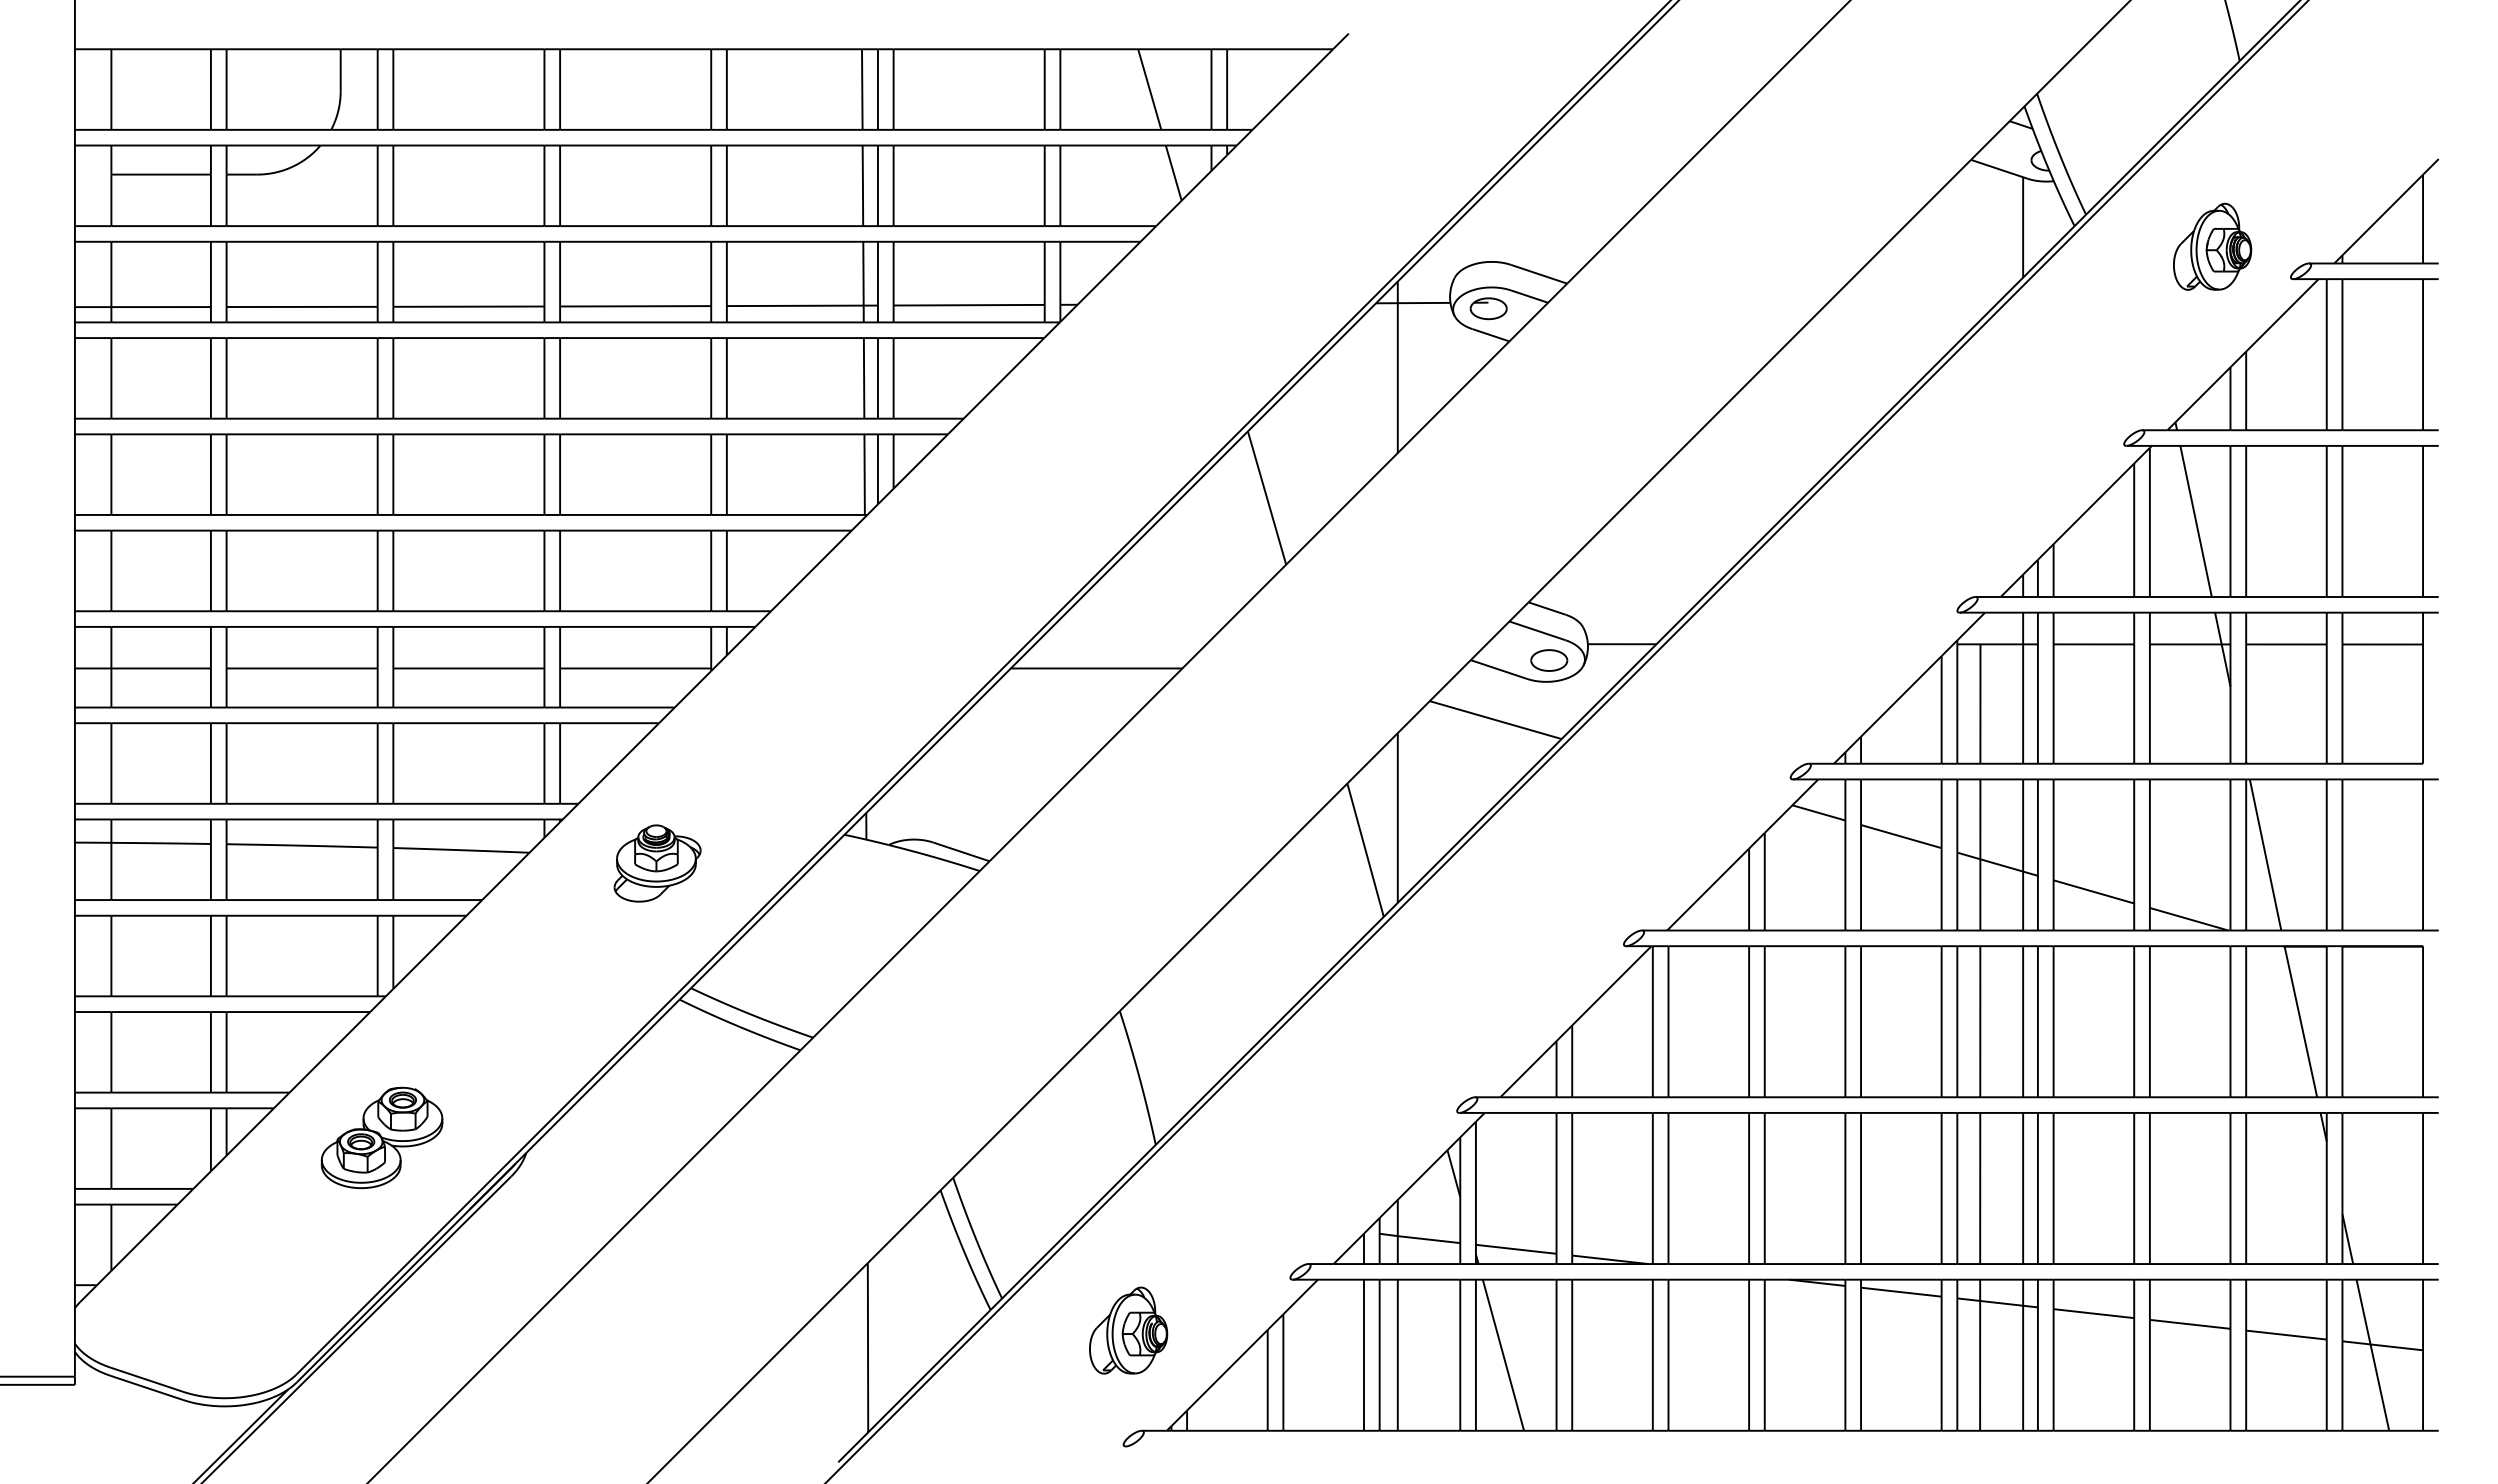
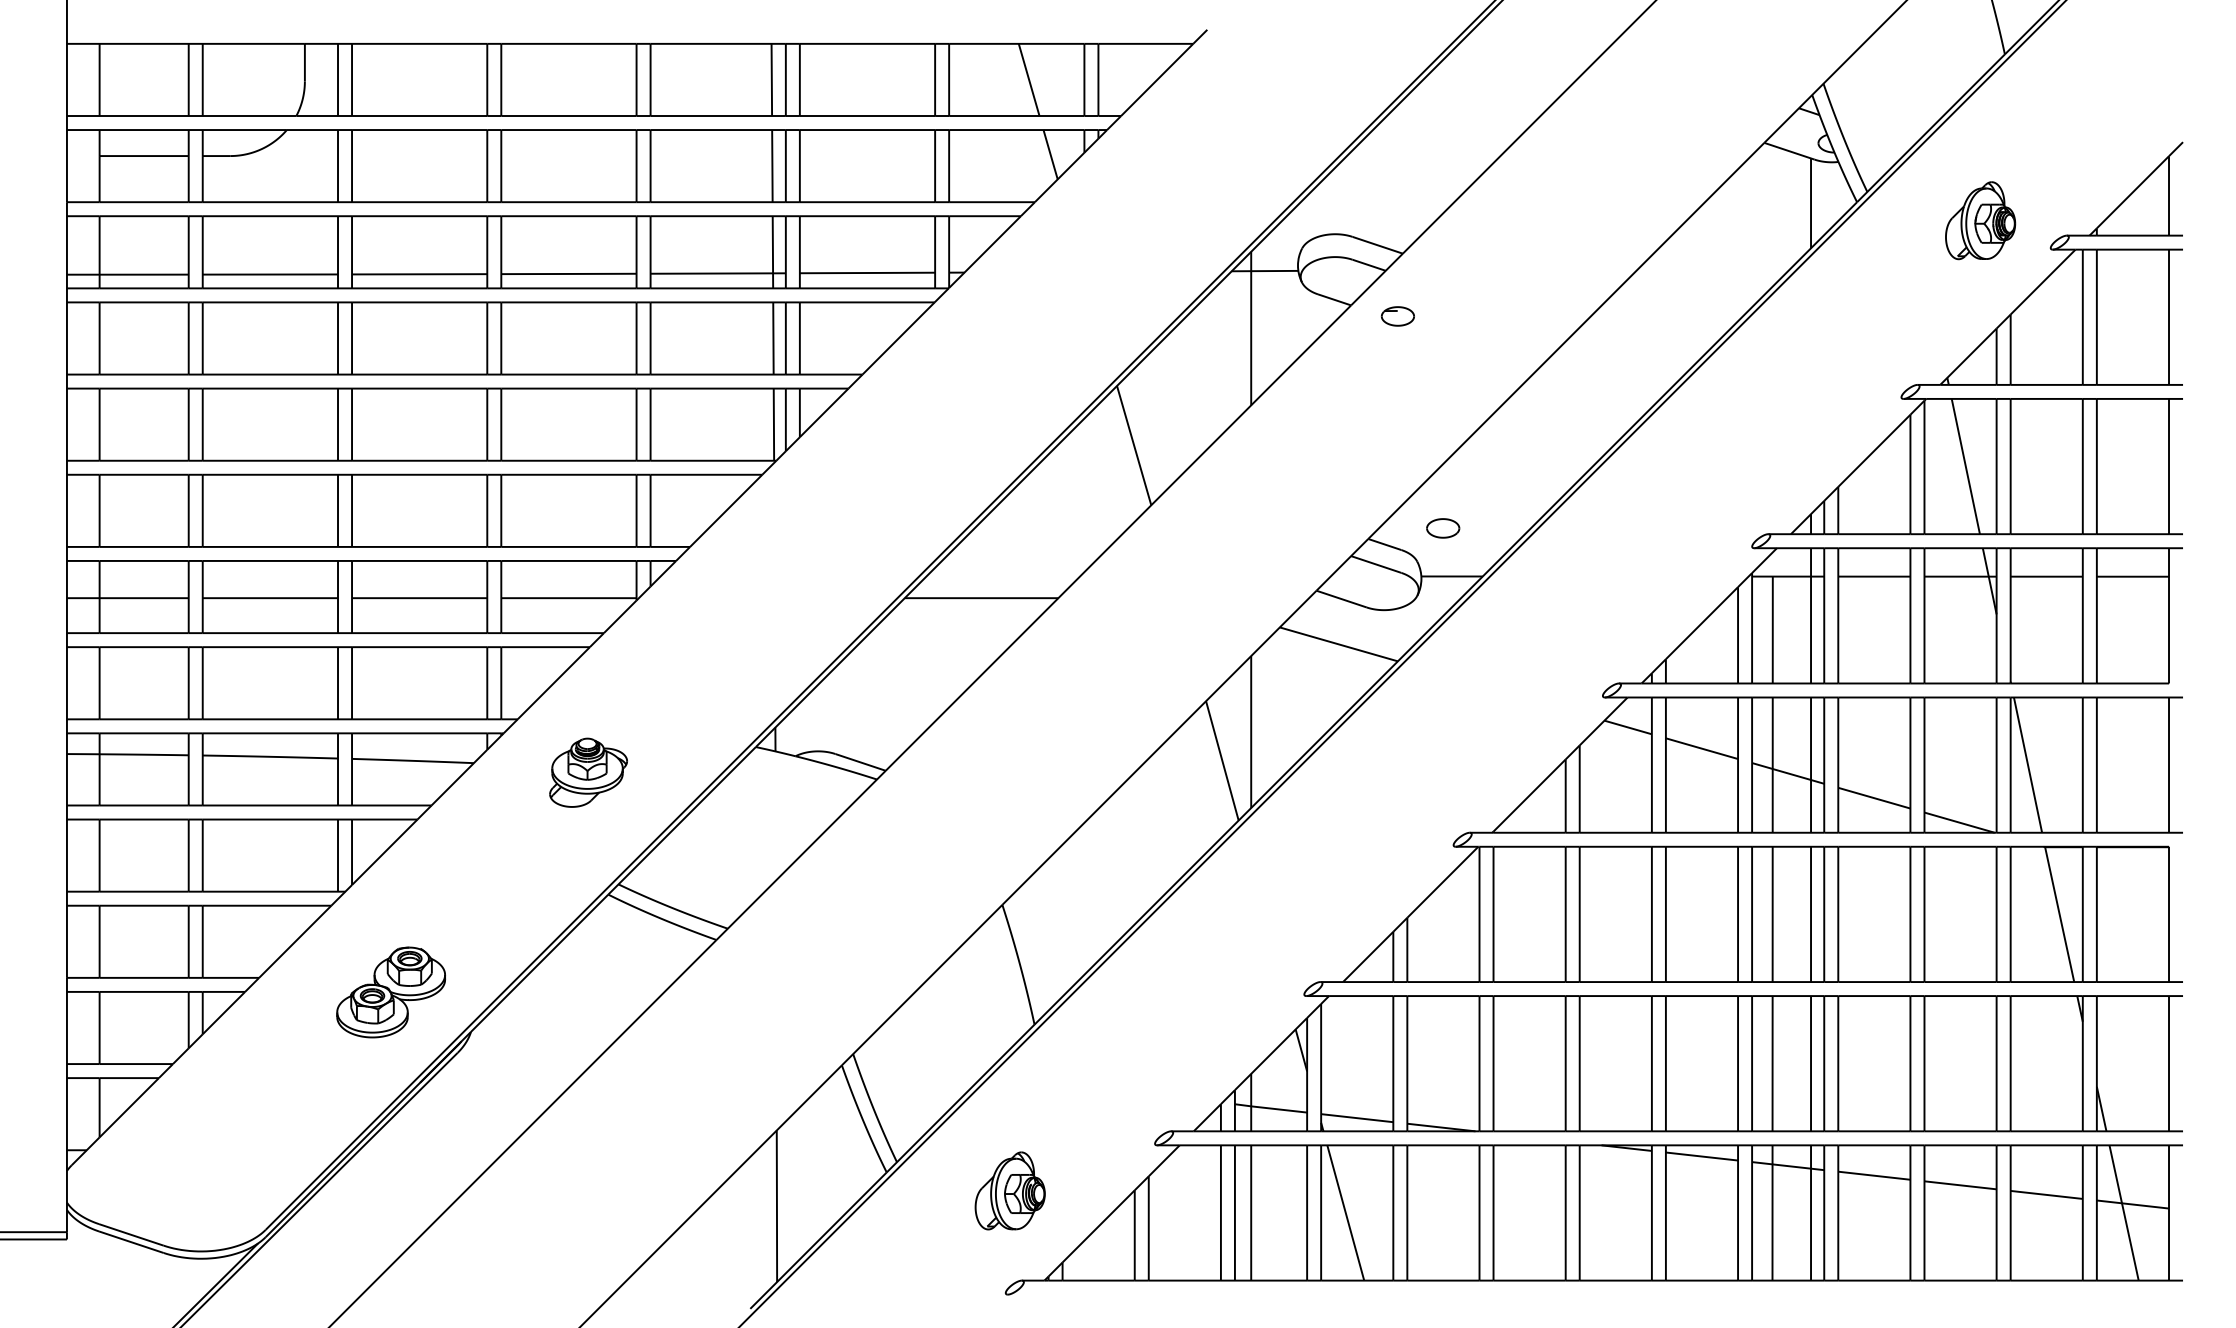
part: (1488, 308) -> (1397, 316), moved
part: (1549, 660) -> (1443, 528), moved
part: (381, 1137) -> (390, 992), moved

